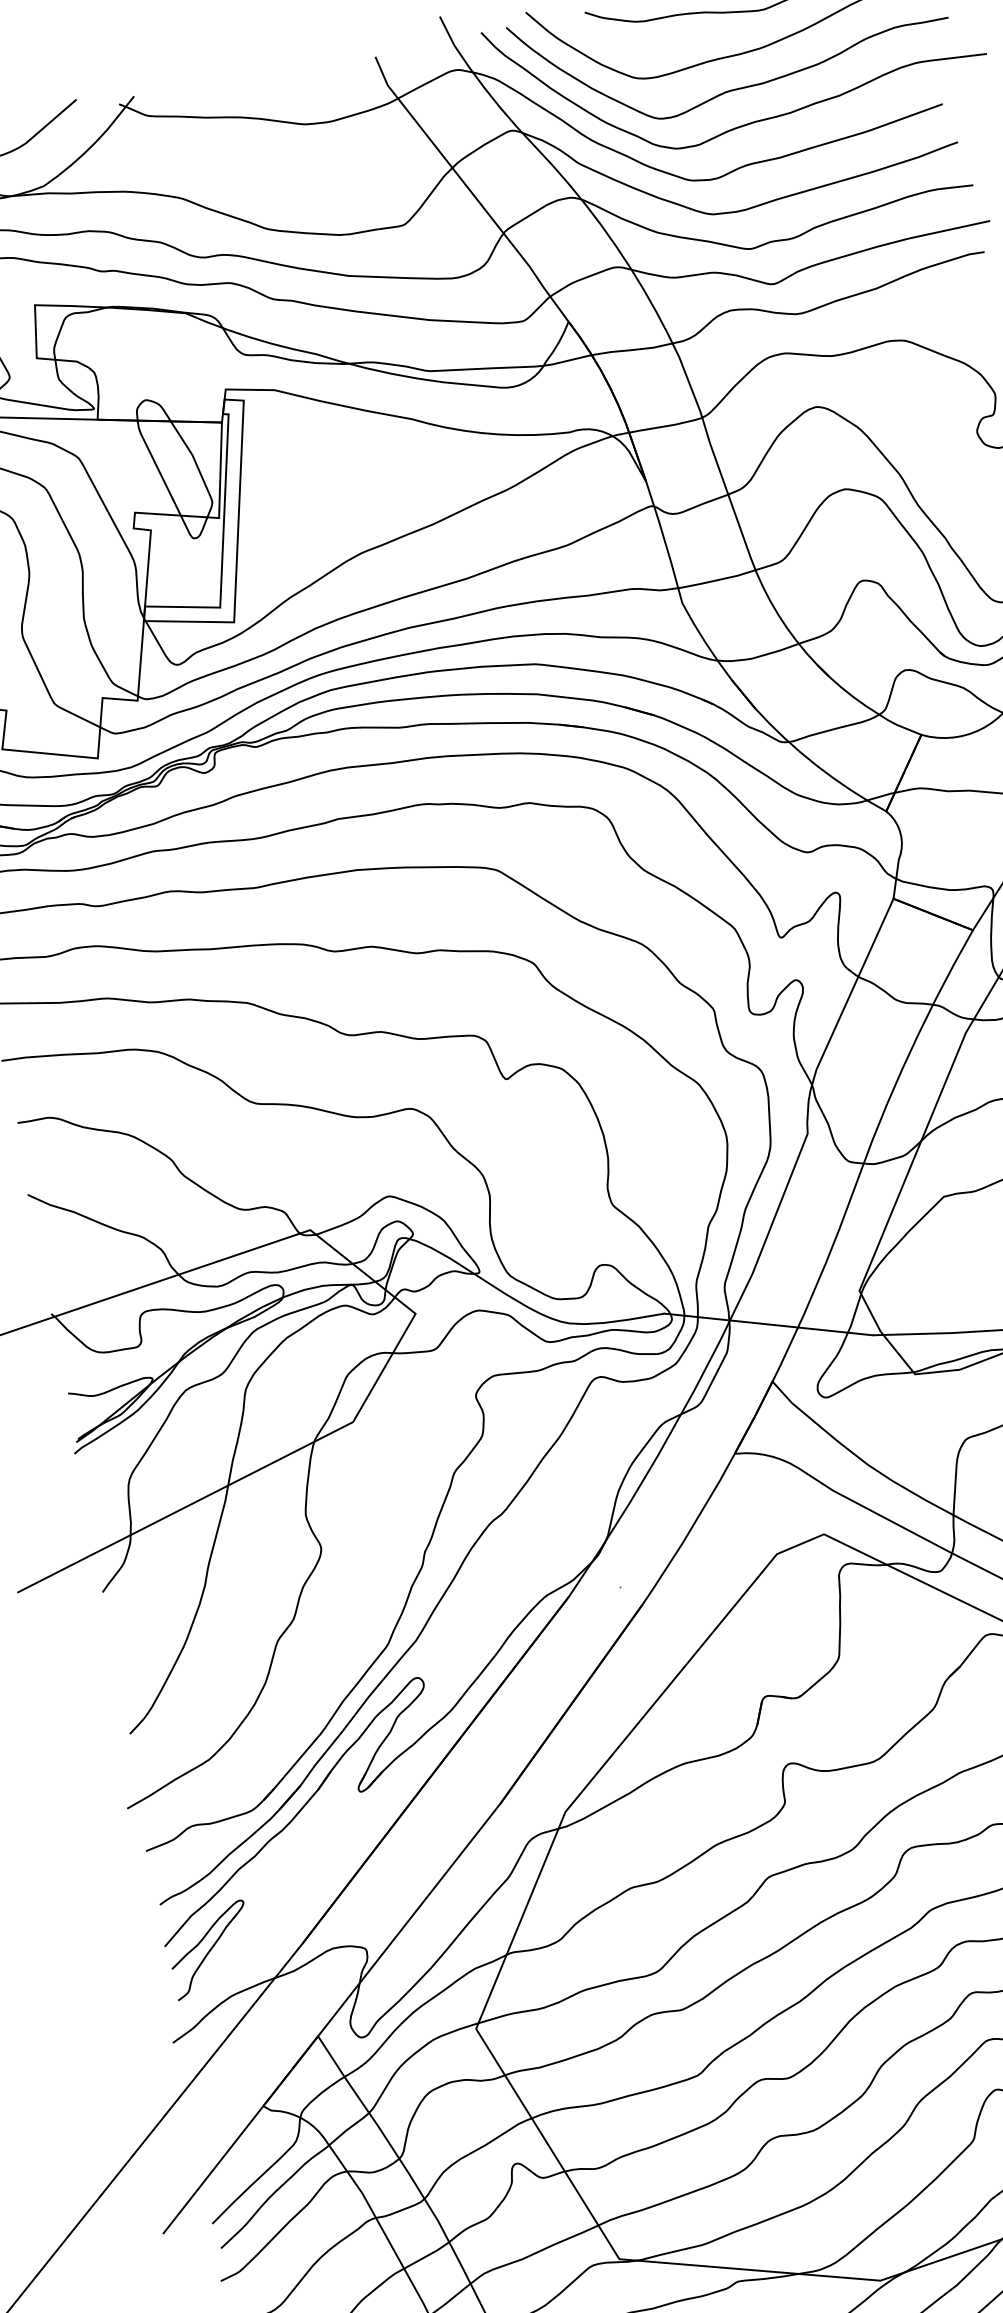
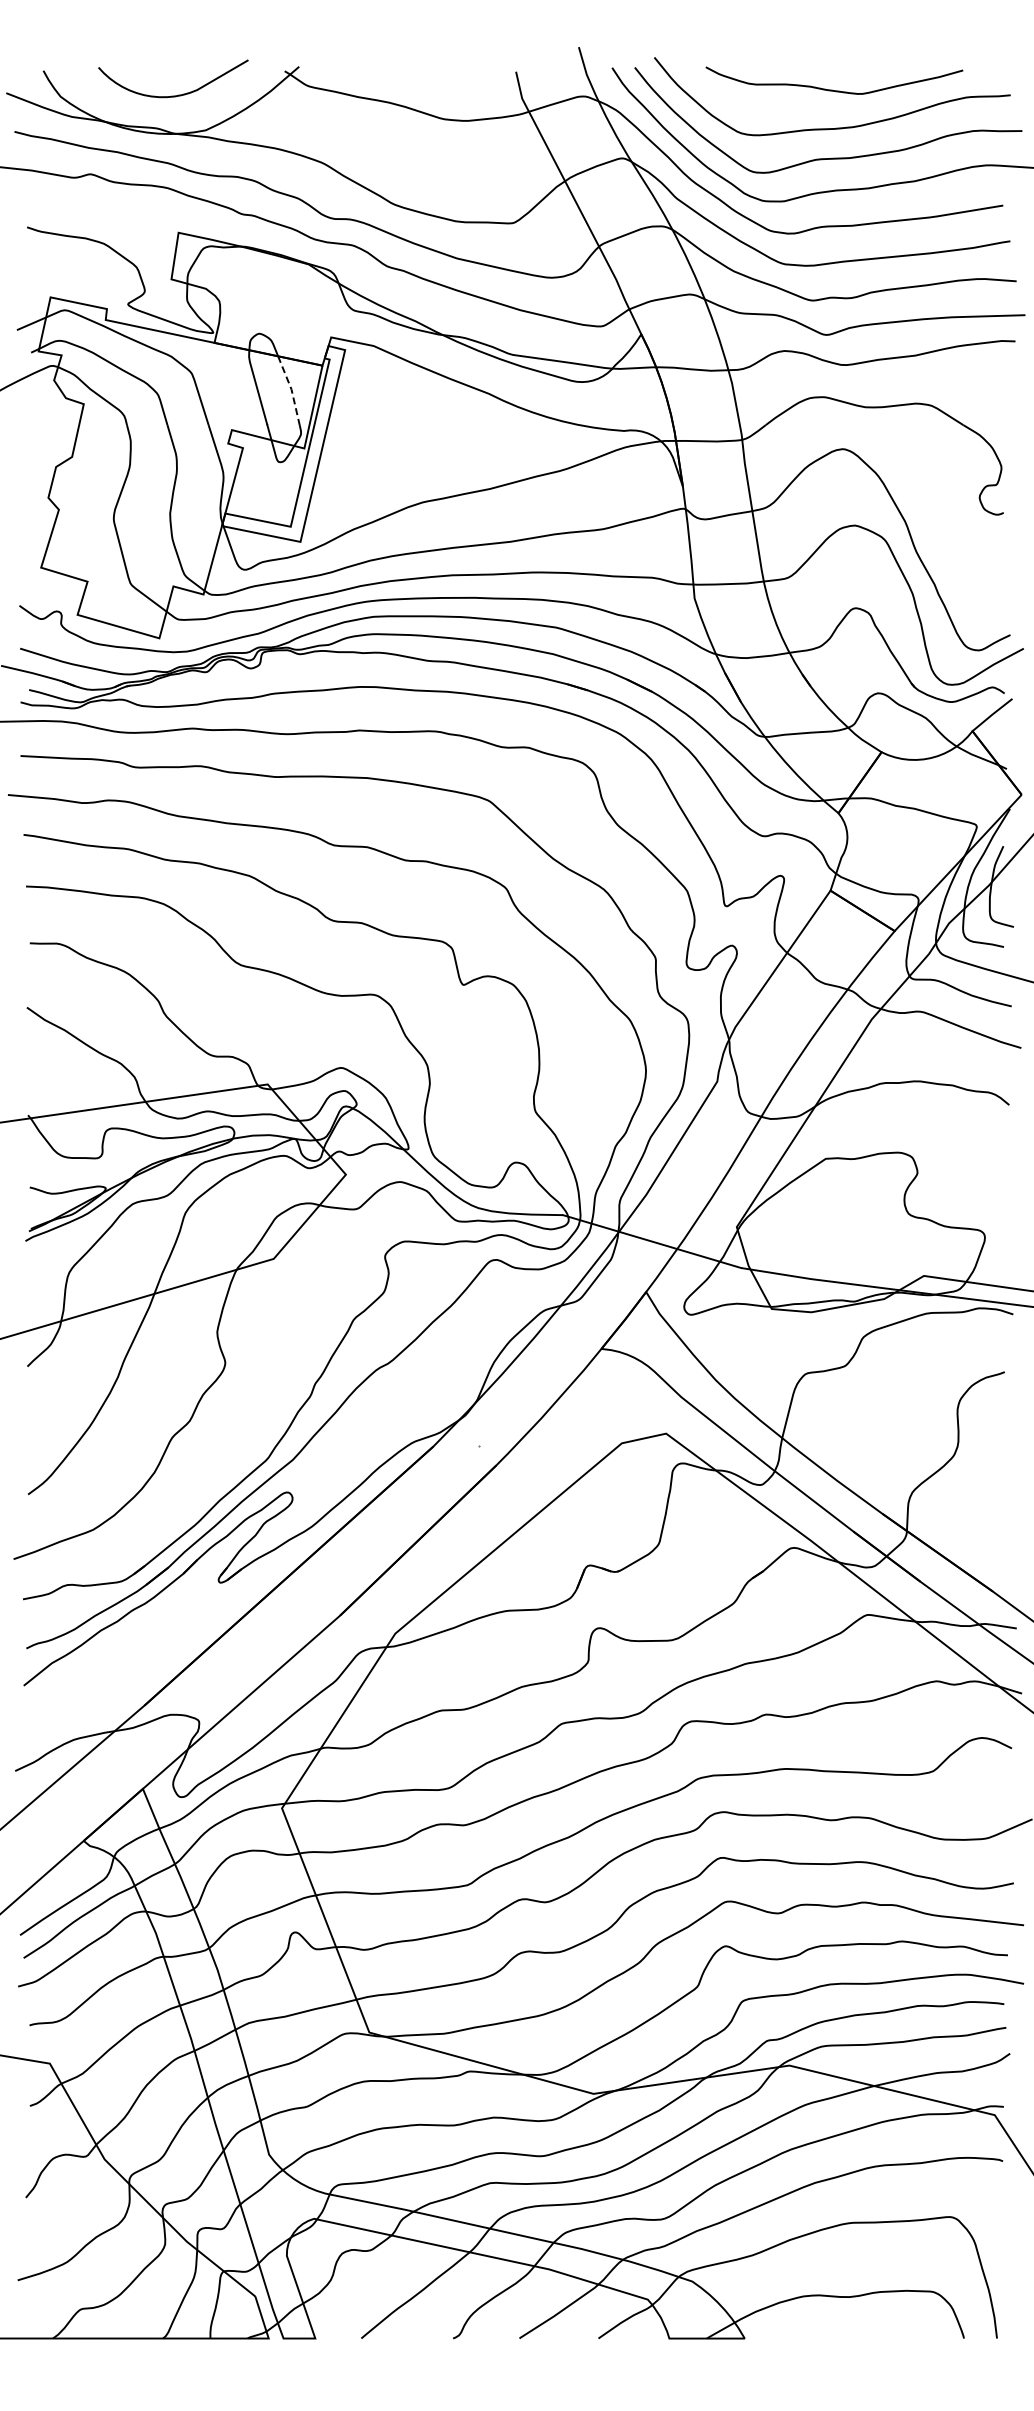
line: (192, 455) -> (291, 389), solid -> dashed
curve: (210, 1949) -> (63, 1695), removed

